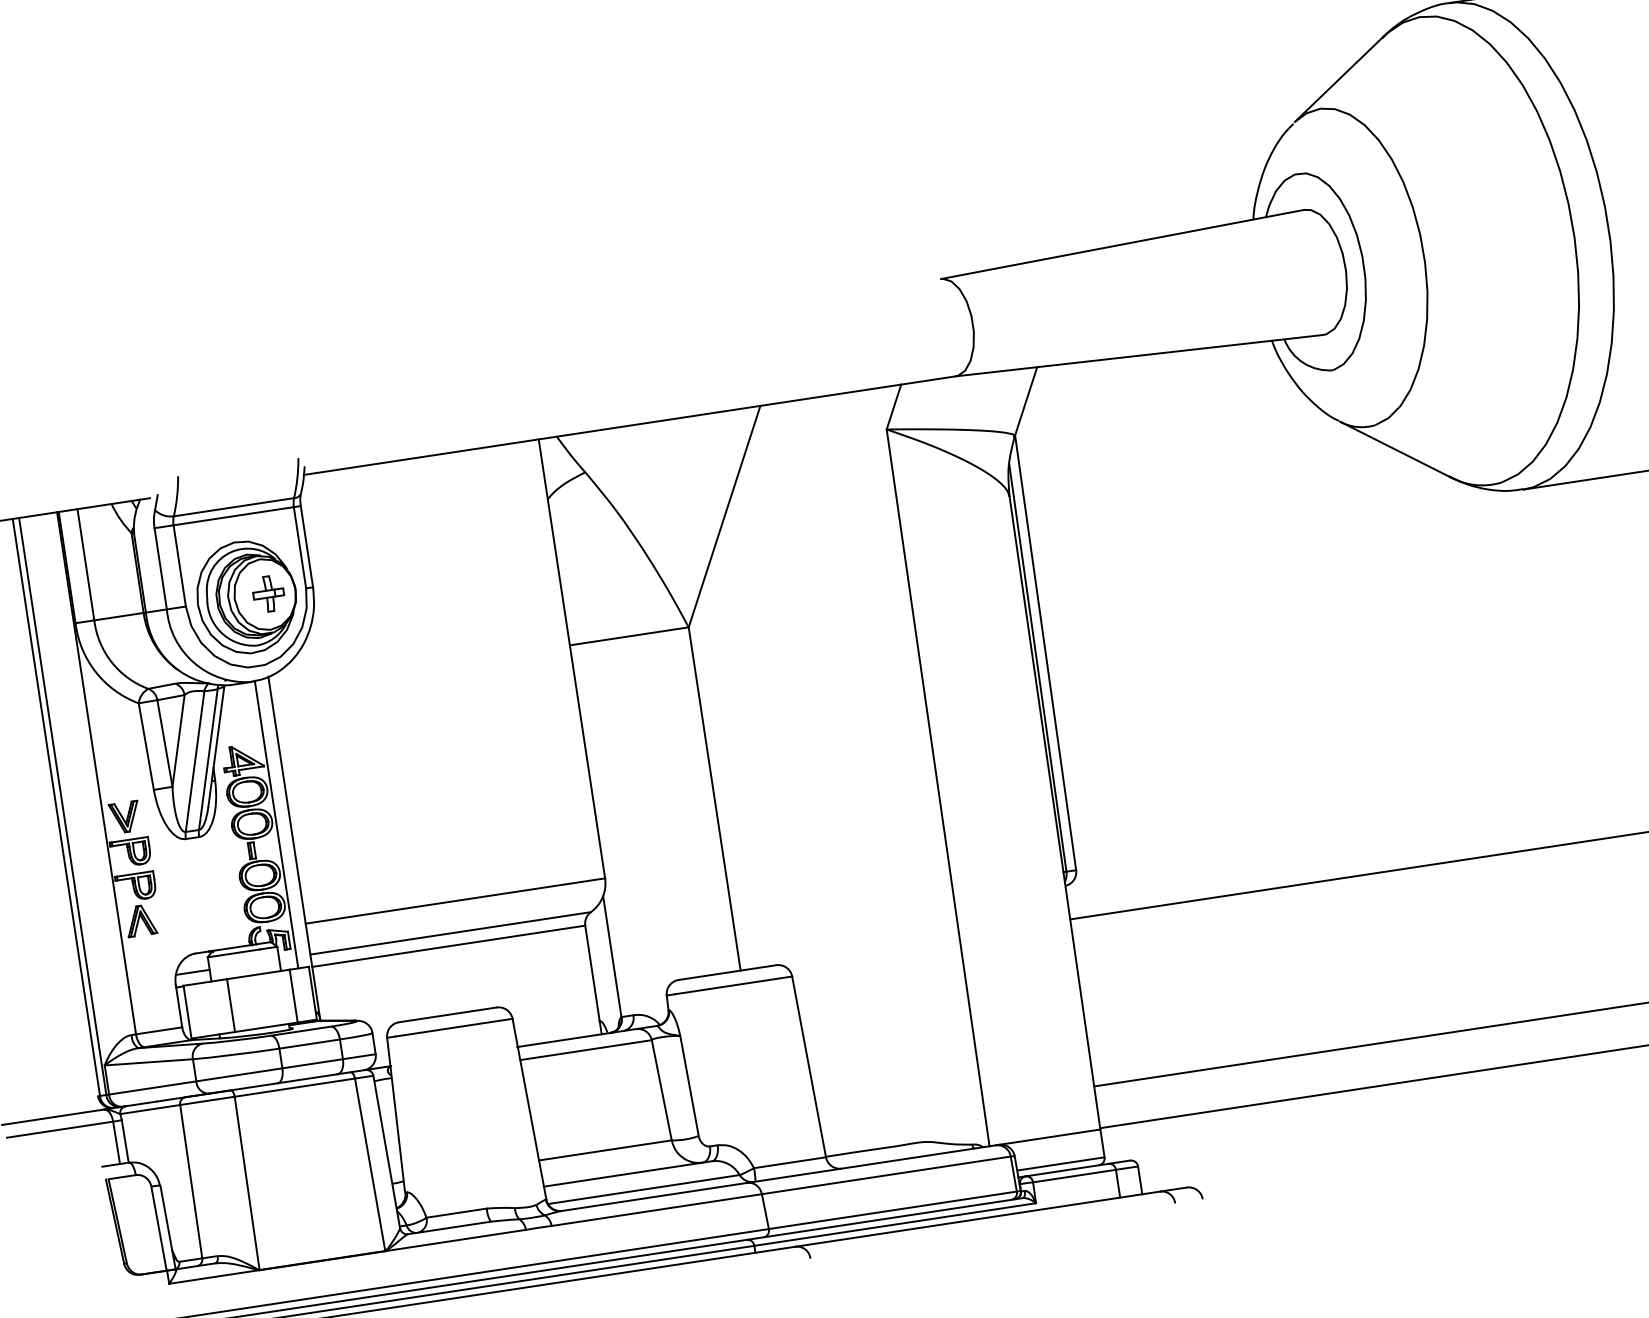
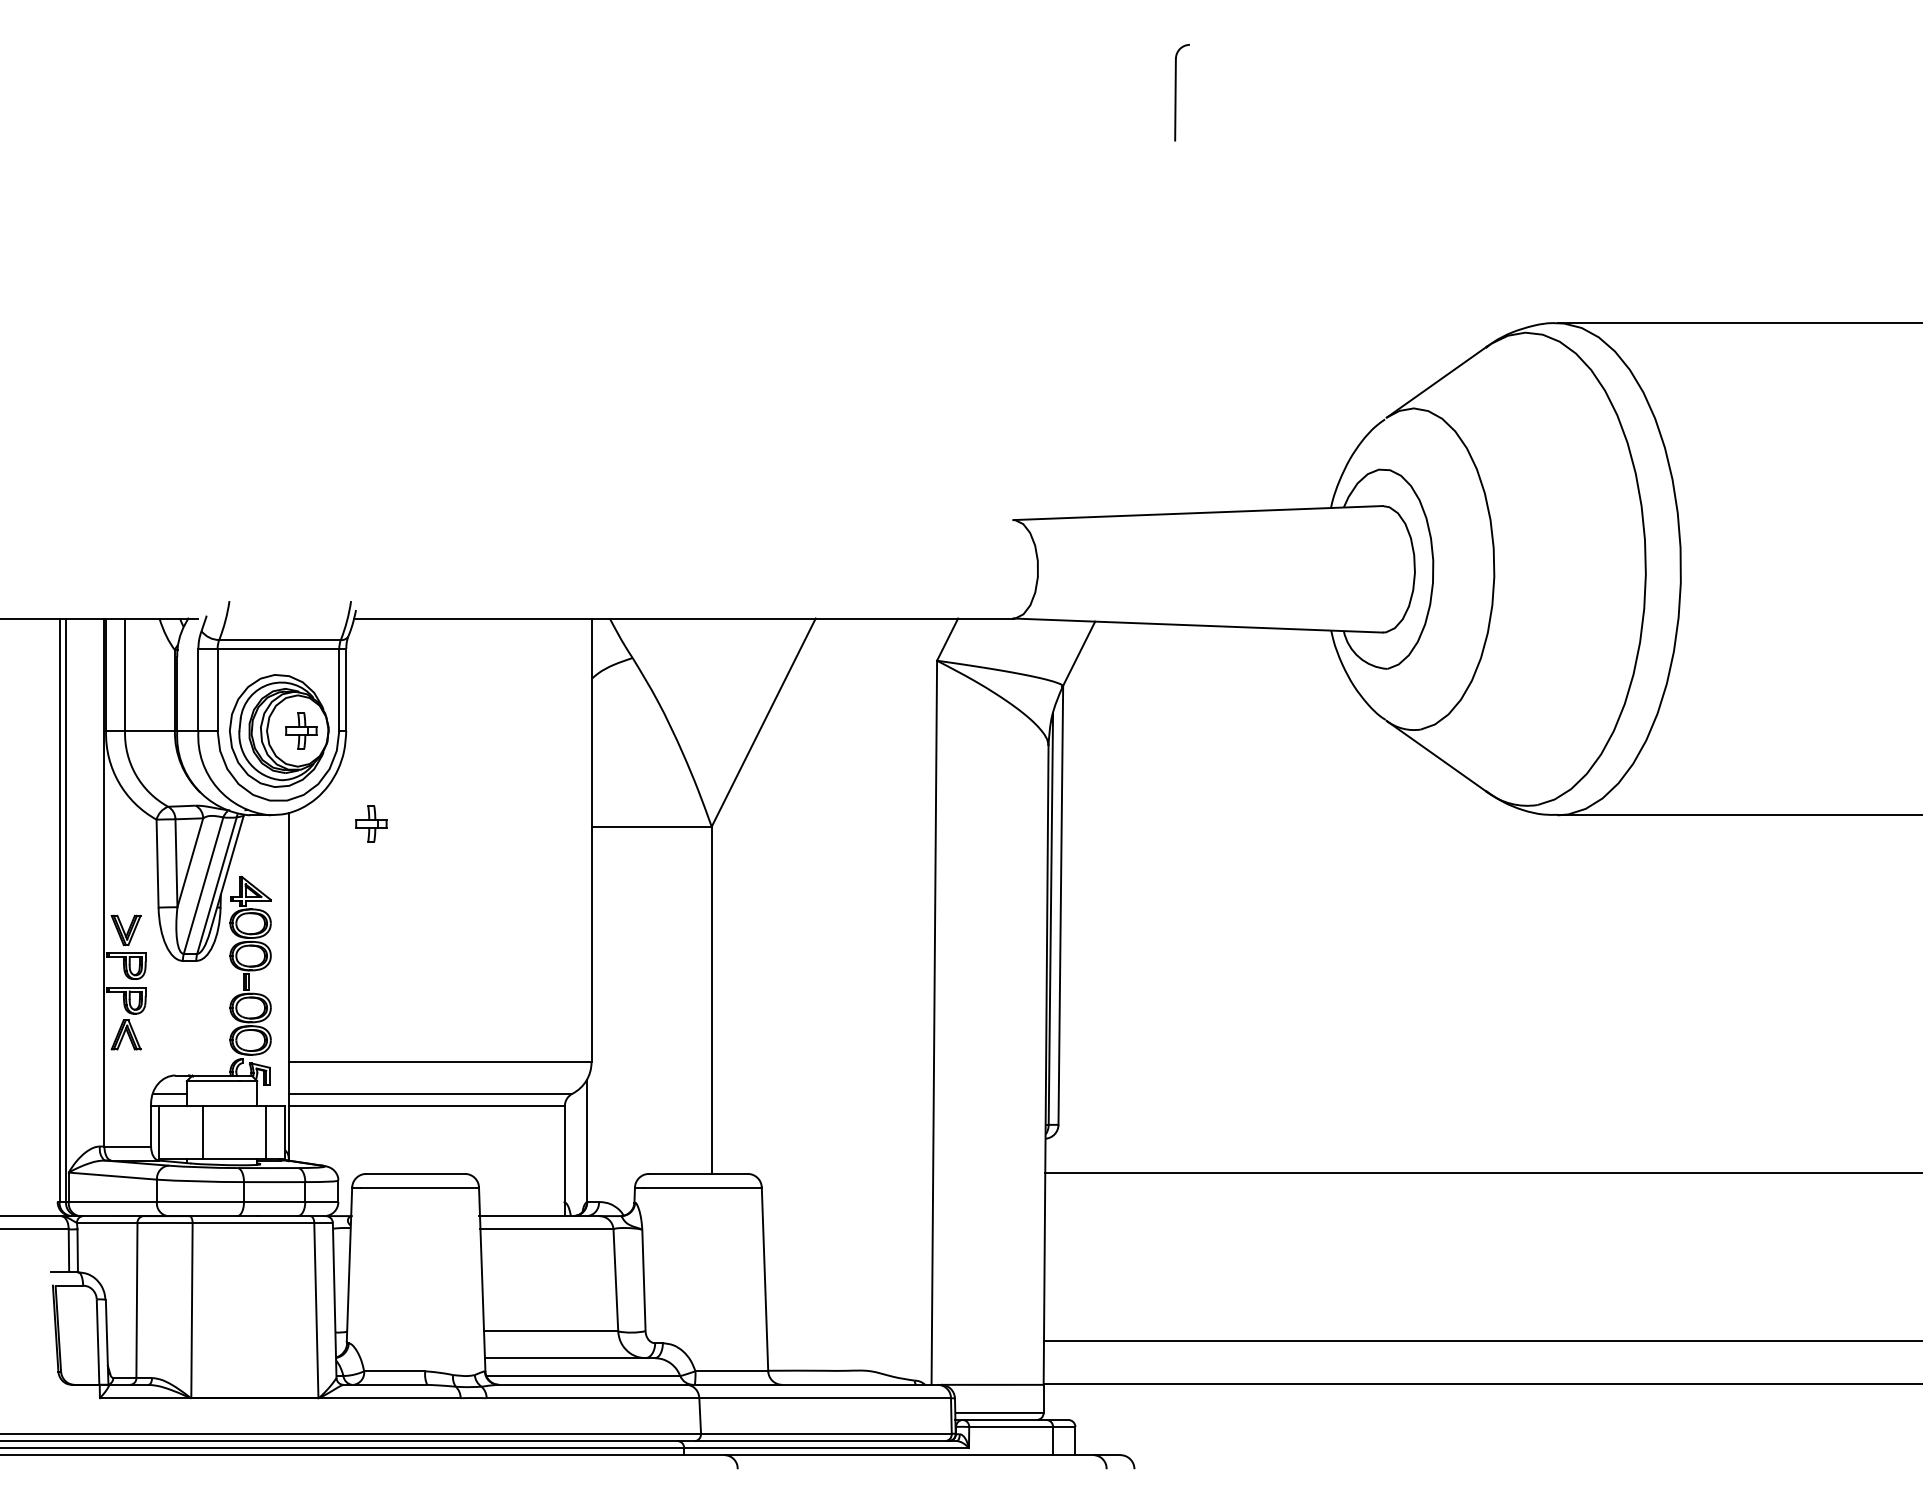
part: (351, 675) -> (371, 823), added
line: (276, 823) -> (274, 959), removed

